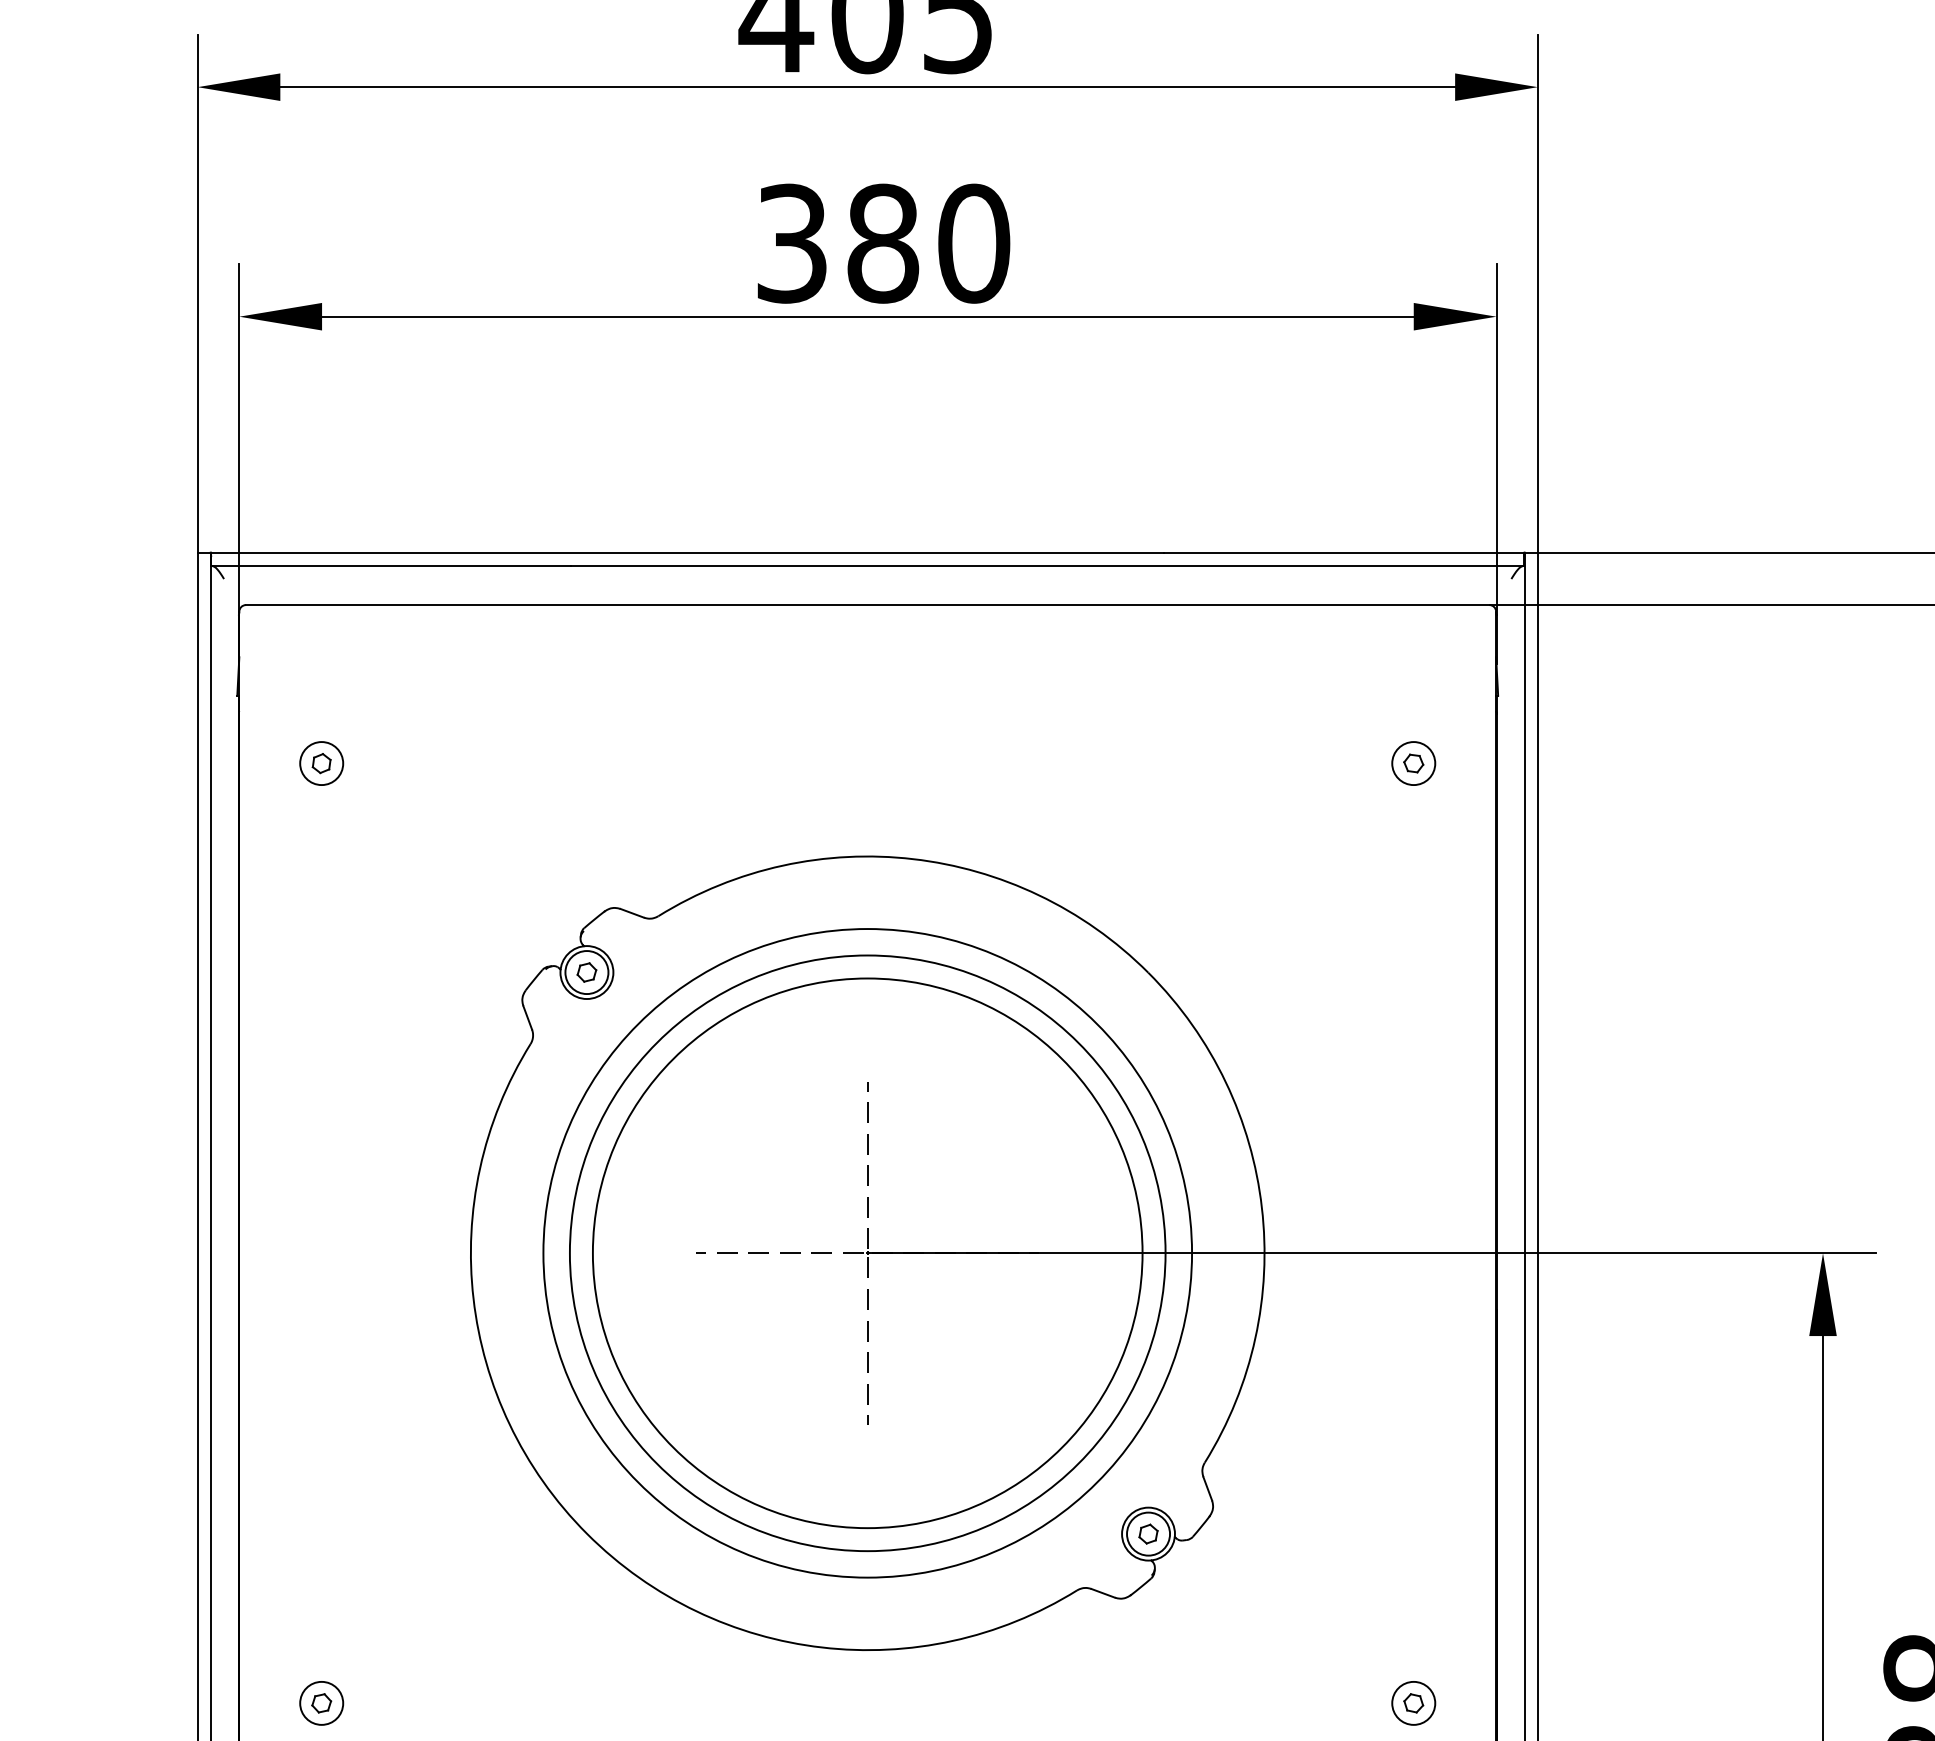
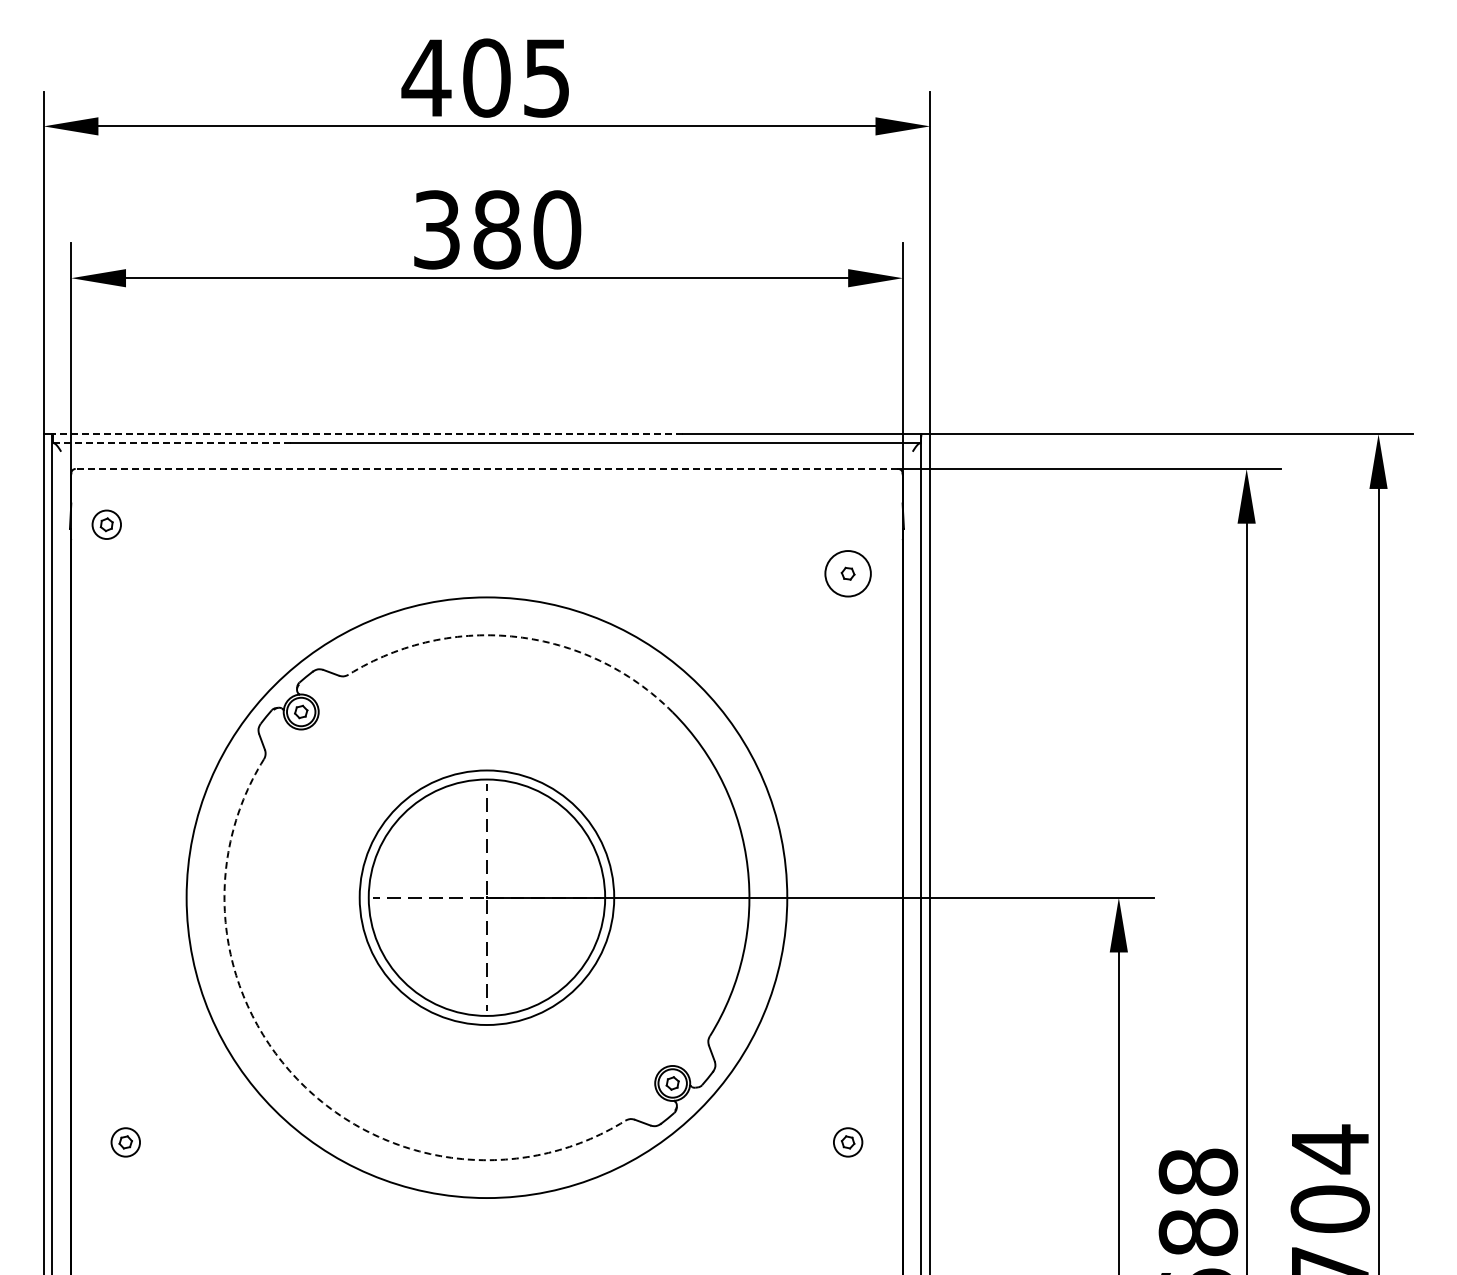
line: (687, 552) -> (367, 434), solid -> dashed
line: (390, 565) -> (171, 442), solid -> dashed
line: (867, 604) -> (486, 468), solid -> dashed
part: (321, 763) -> (106, 524), moved
circle: (1412, 763) -> (847, 573), size x1.6
arc: (913, 859) -> (517, 637), solid -> dashed
circle: (867, 1252) -> (486, 897), size x0.6
circle: (867, 1252) -> (486, 897), size x0.7
circle: (867, 1252) -> (486, 897), size x1.4
arc: (587, 1534) -> (301, 1083), solid -> dashed
part: (321, 1703) -> (125, 1142), moved
part: (1414, 1703) -> (848, 1142), moved

